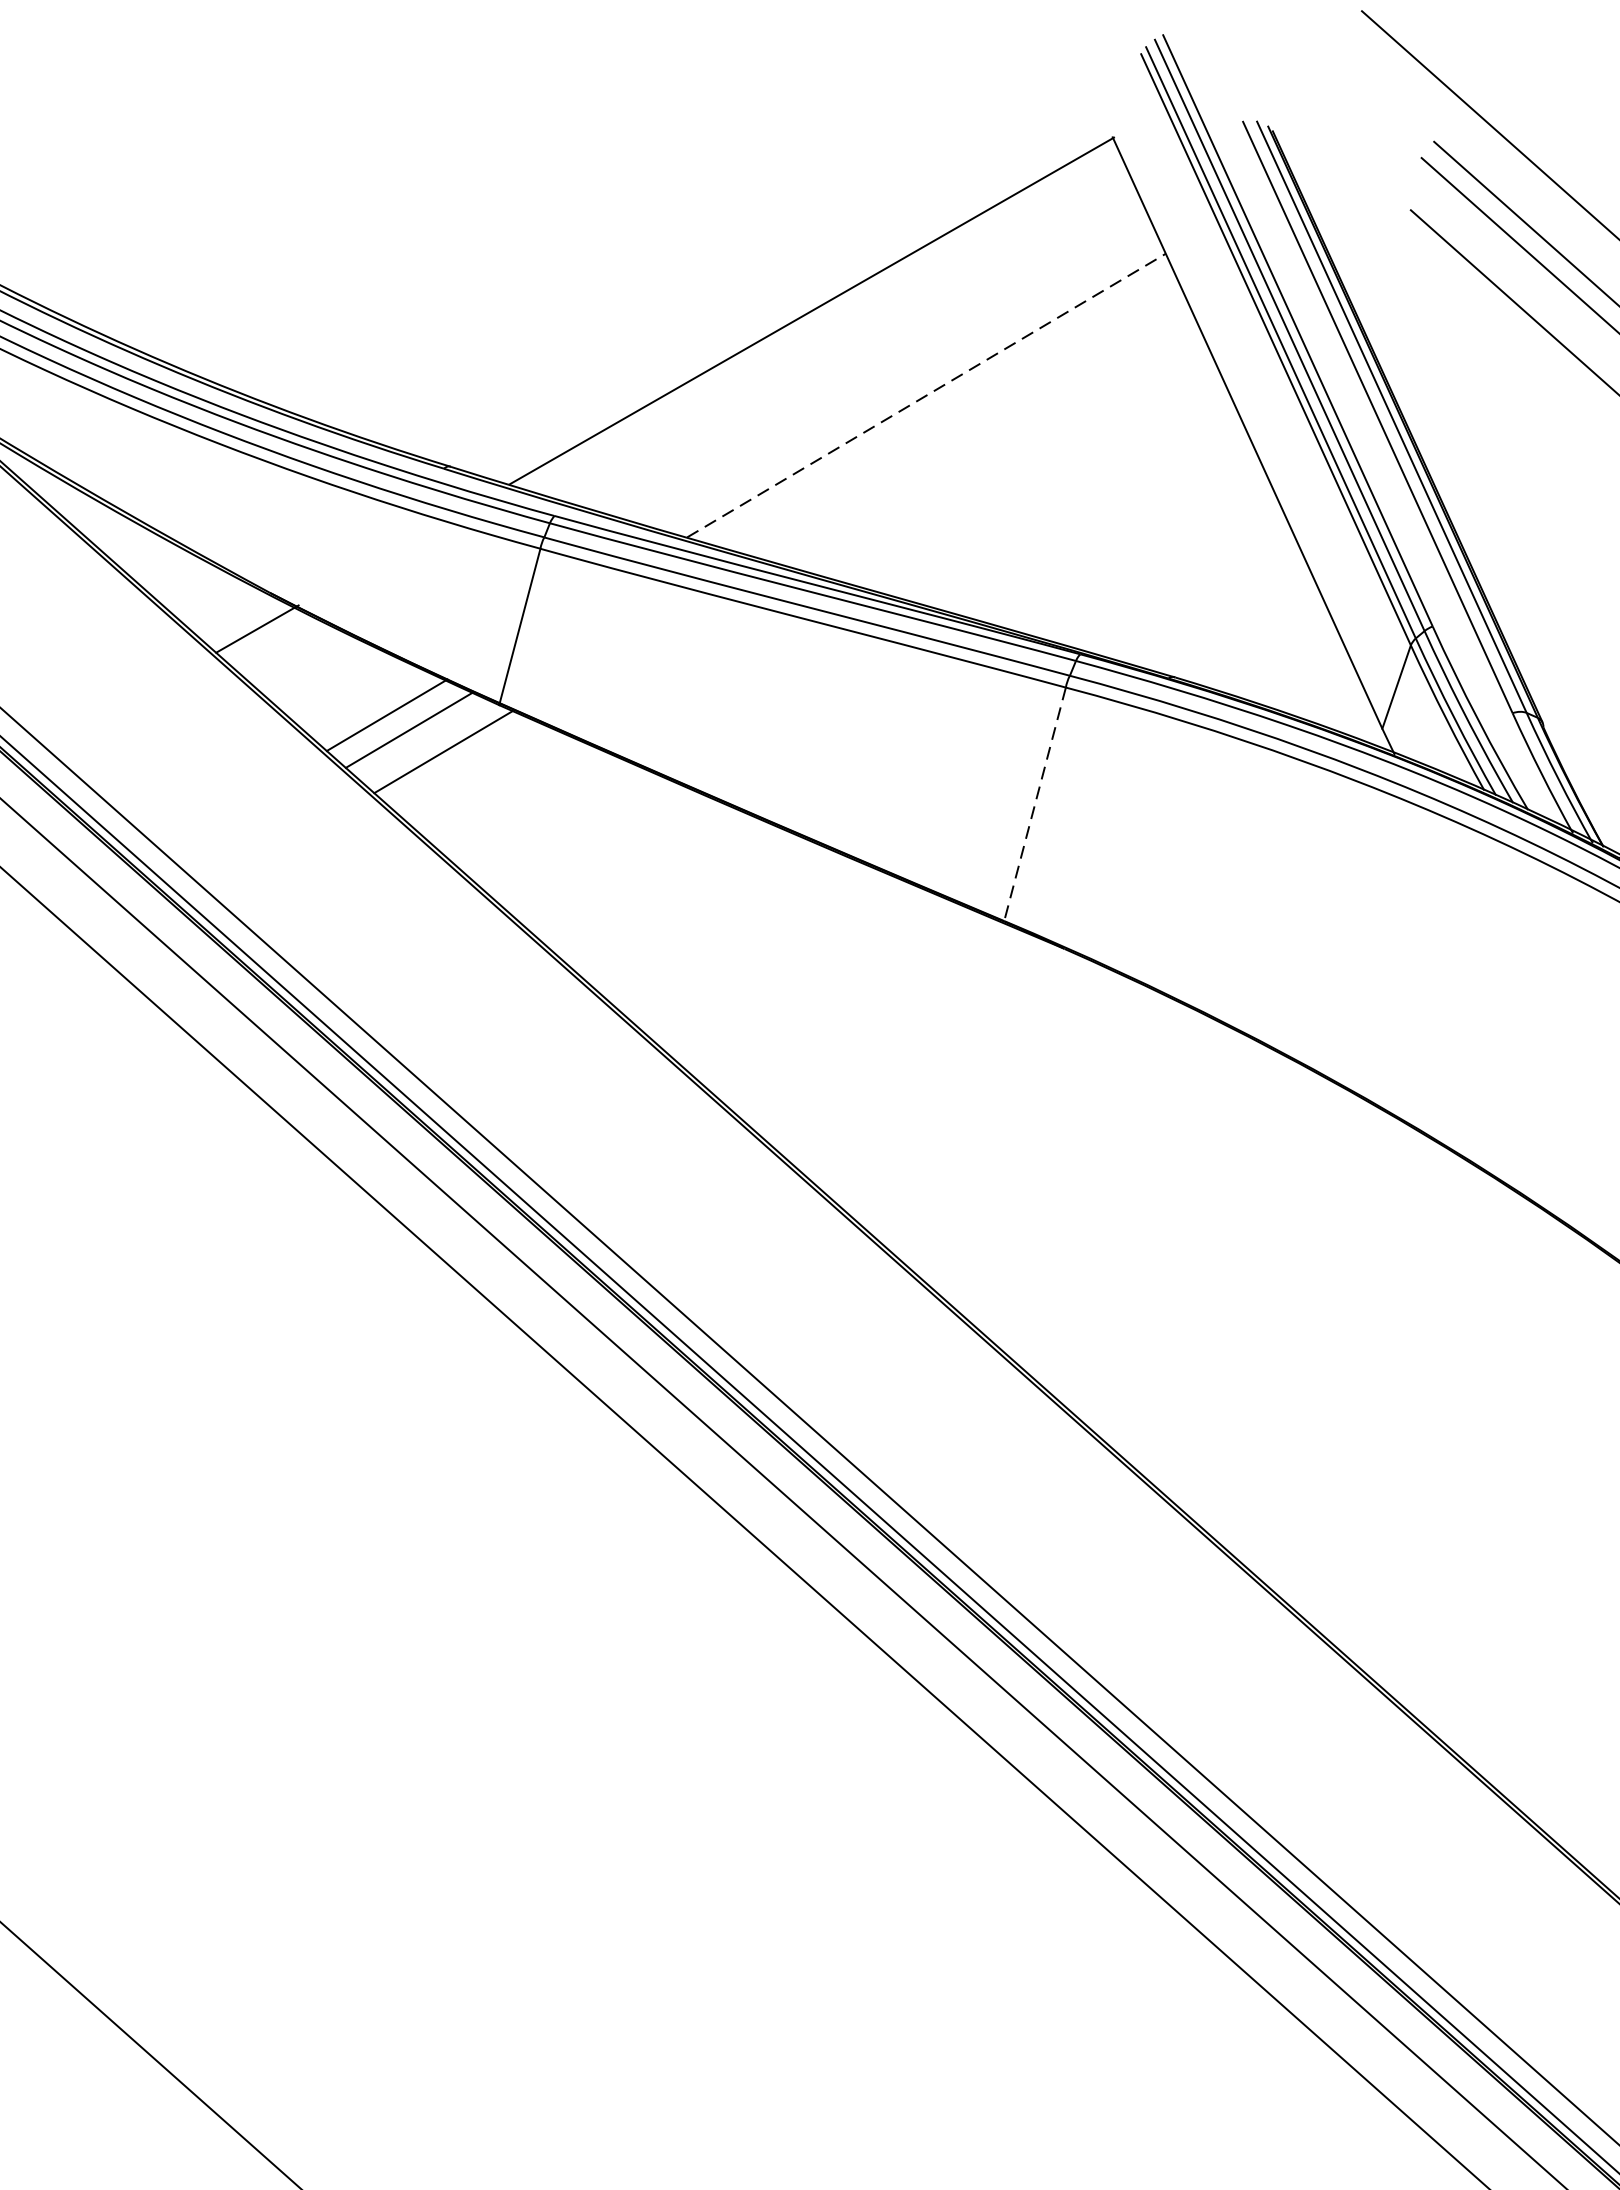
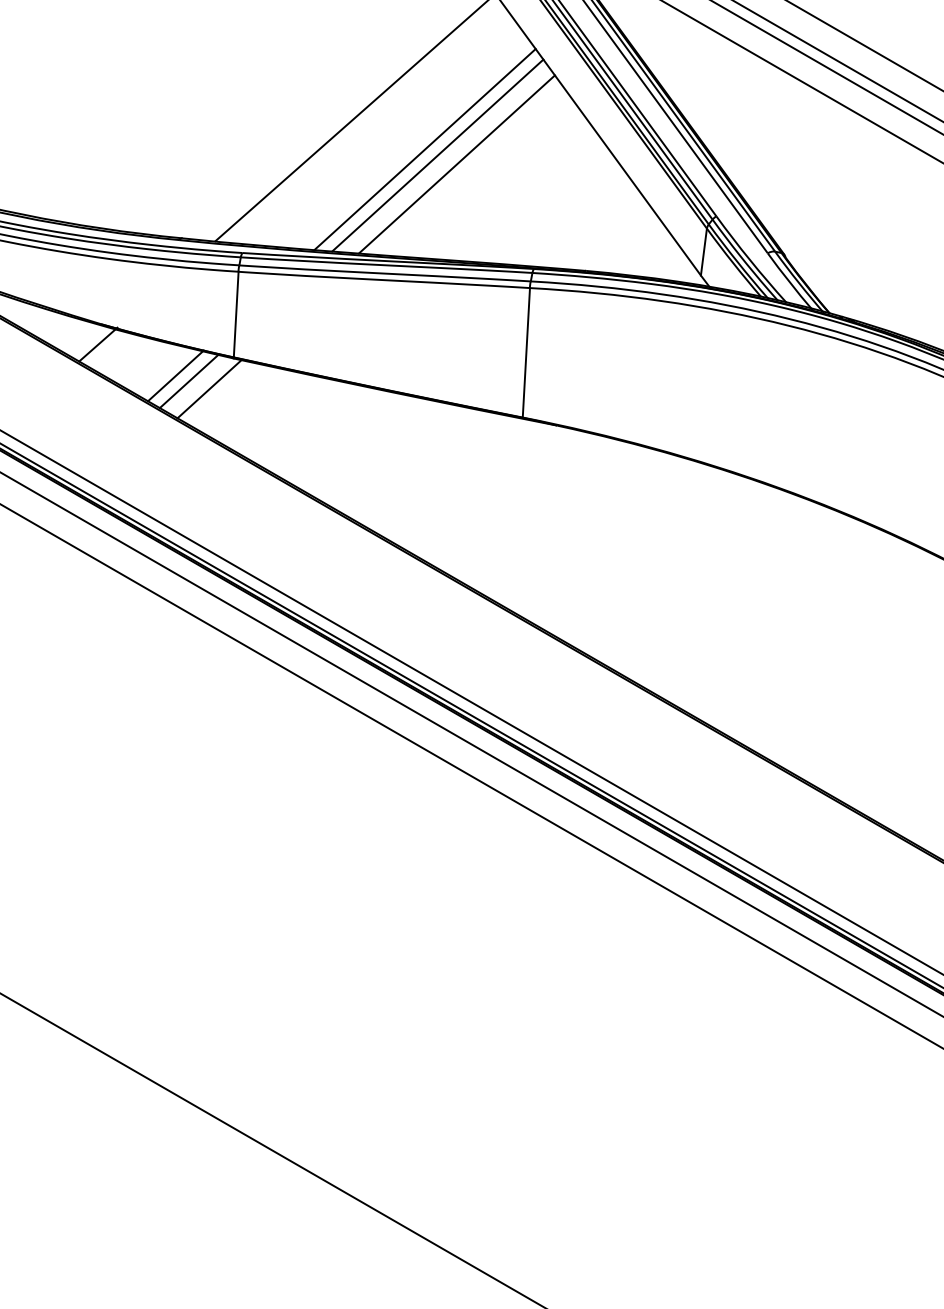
line: (927, 395) -> (425, 149), dashed -> solid
line: (946, 411) -> (437, 155), added
line: (978, 434) -> (456, 164), added
line: (1035, 803) -> (526, 352), dashed -> solid

